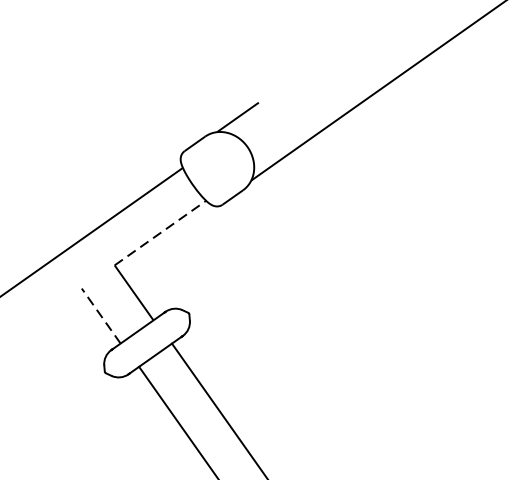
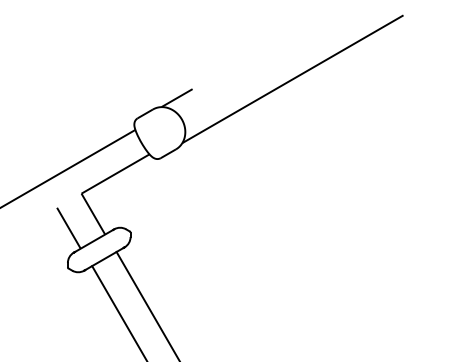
line: (160, 232) -> (115, 173), dashed -> solid
line: (100, 316) -> (68, 228), dashed -> solid

